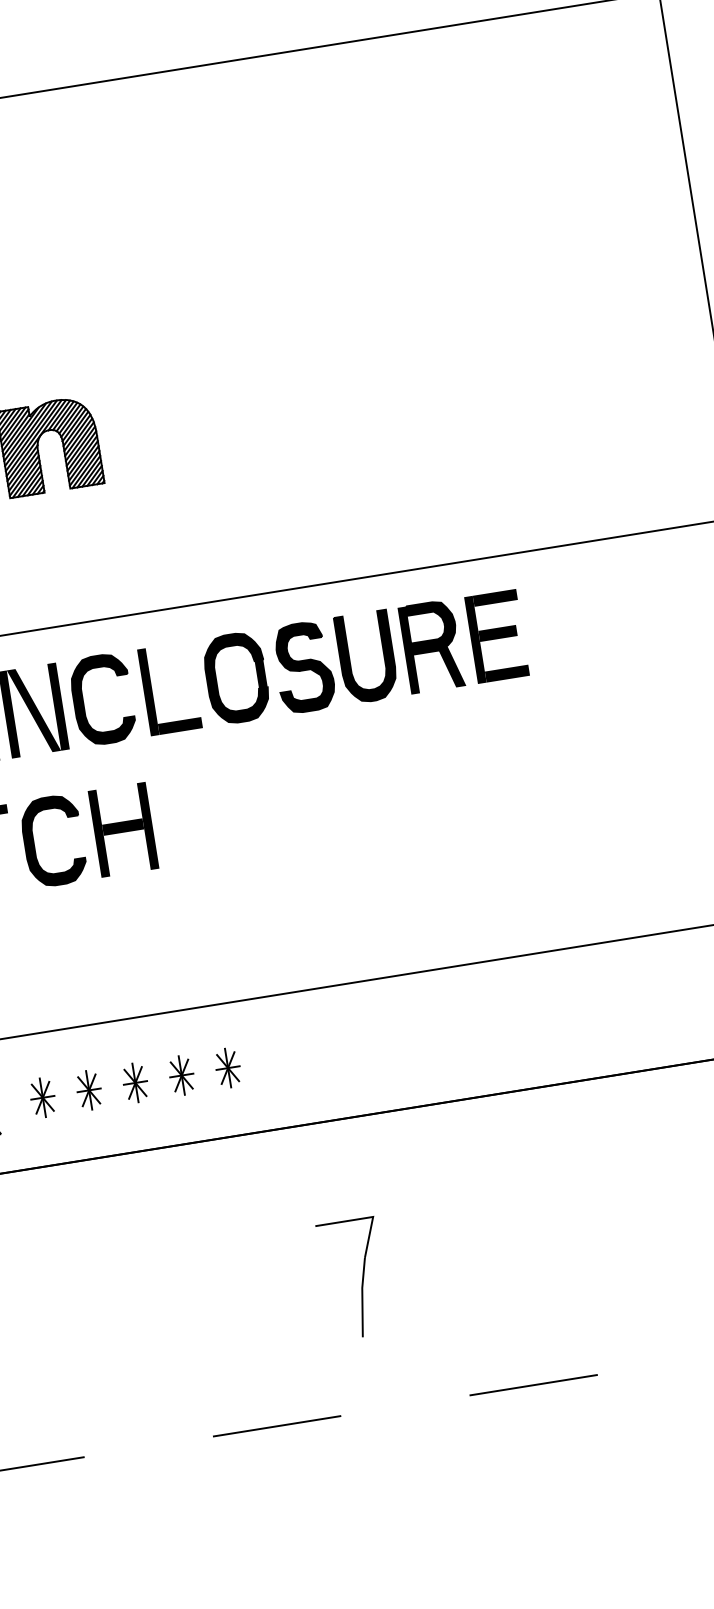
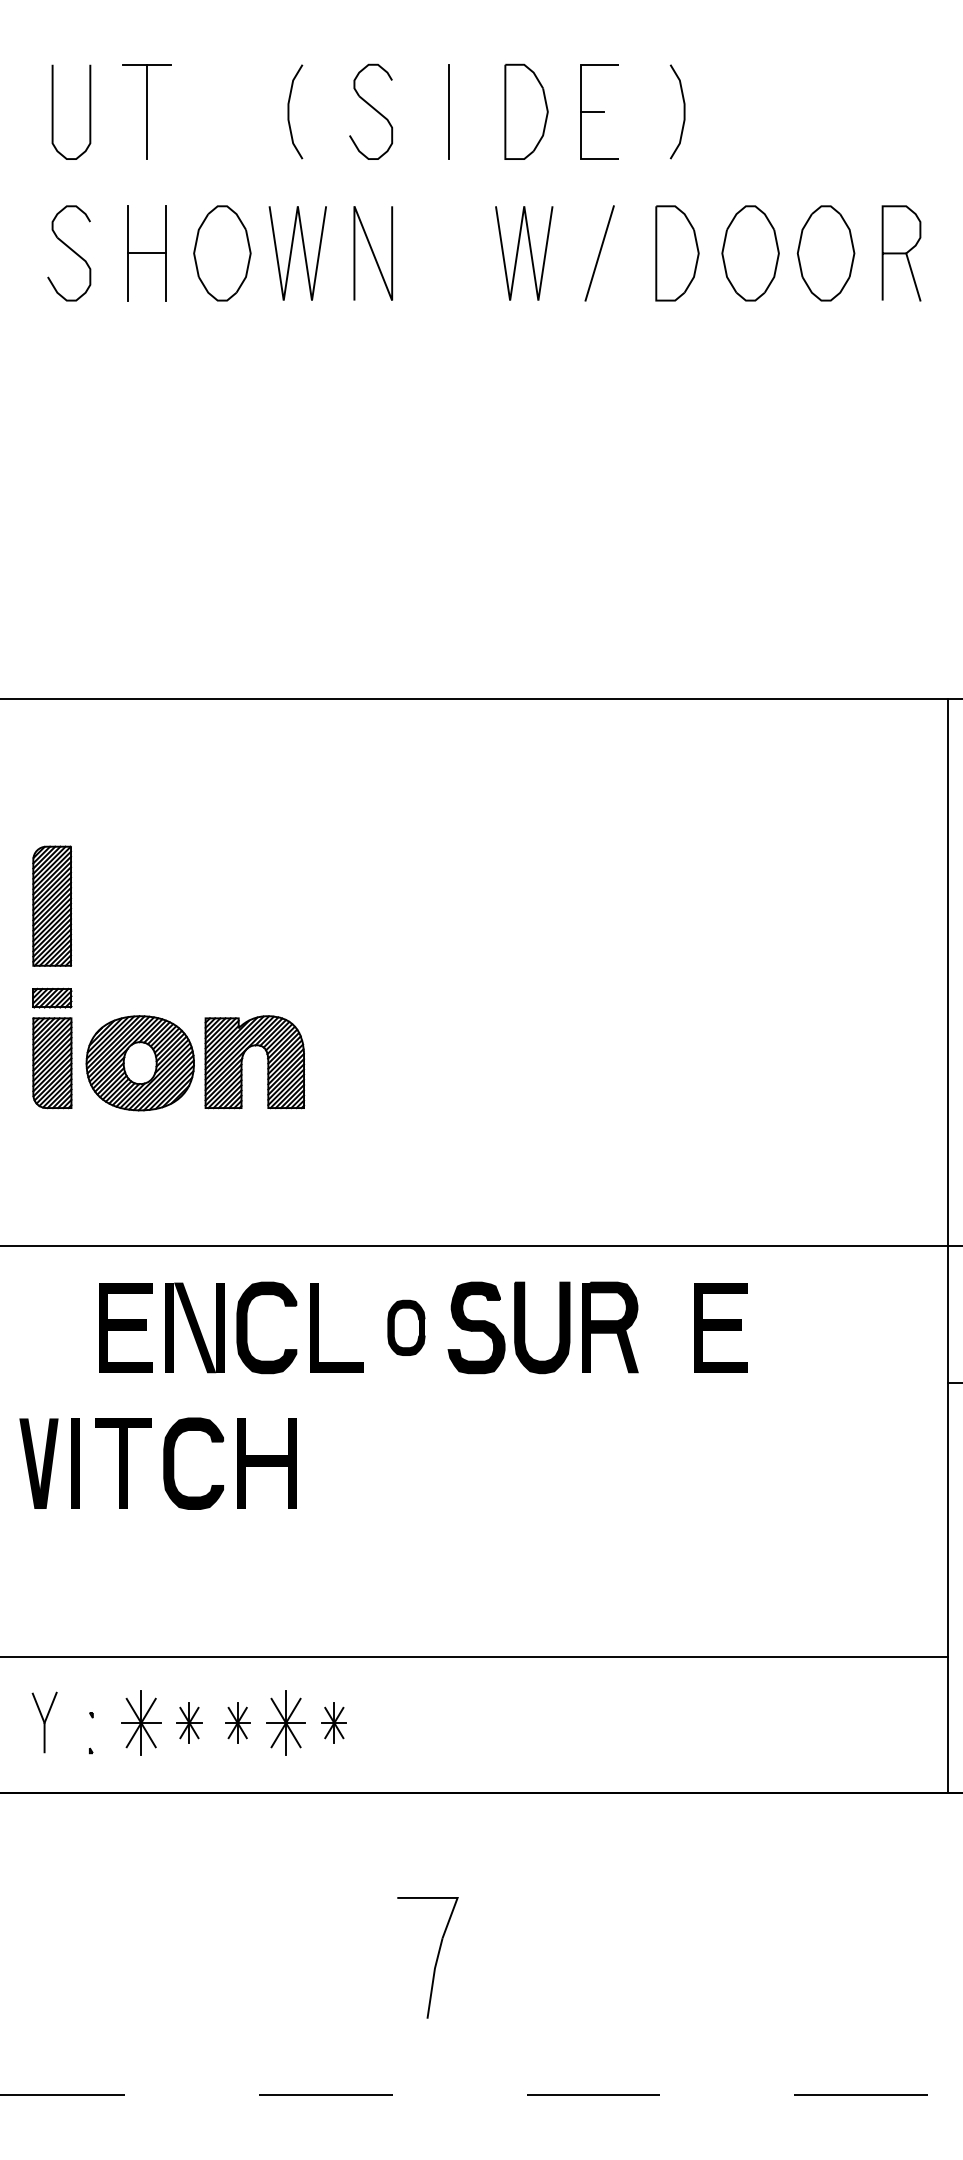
part: (496, 636) -> (720, 1327), moved
part: (236, 677) -> (406, 1327), size x0.6
part: (181, 1075) -> (285, 1722), size x1.6
part: (42, 1097) -> (140, 1722), size x1.6

